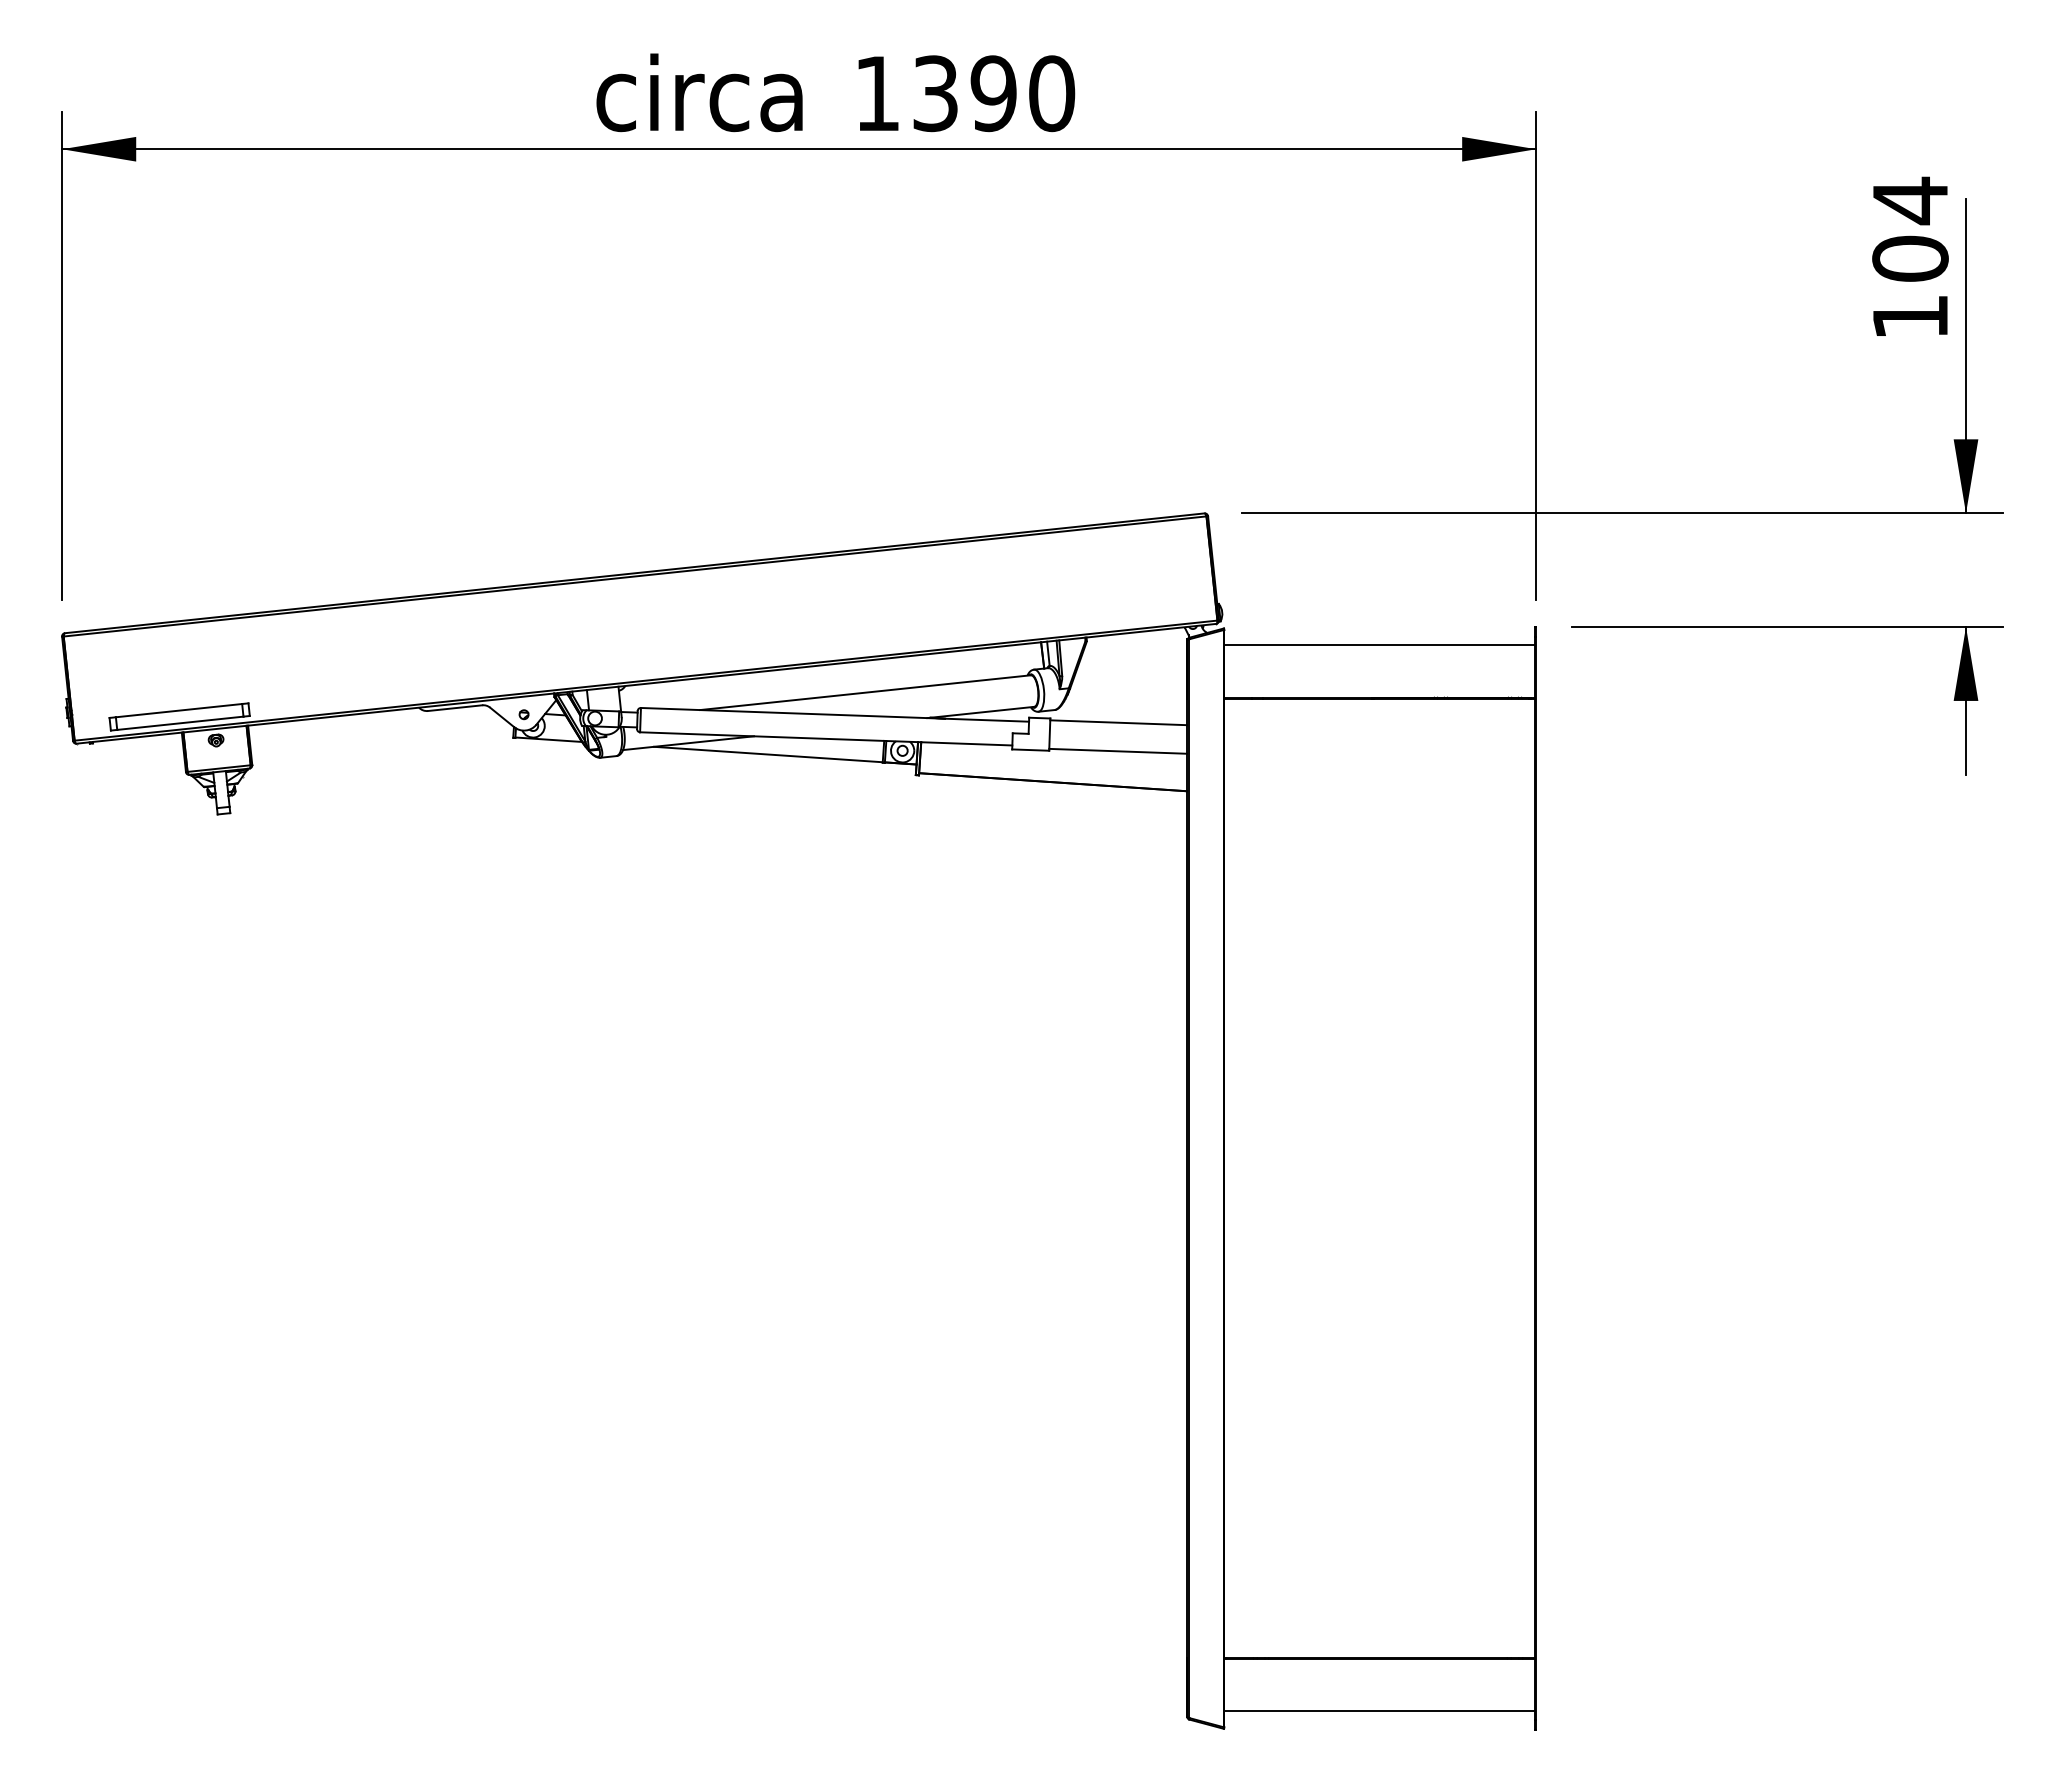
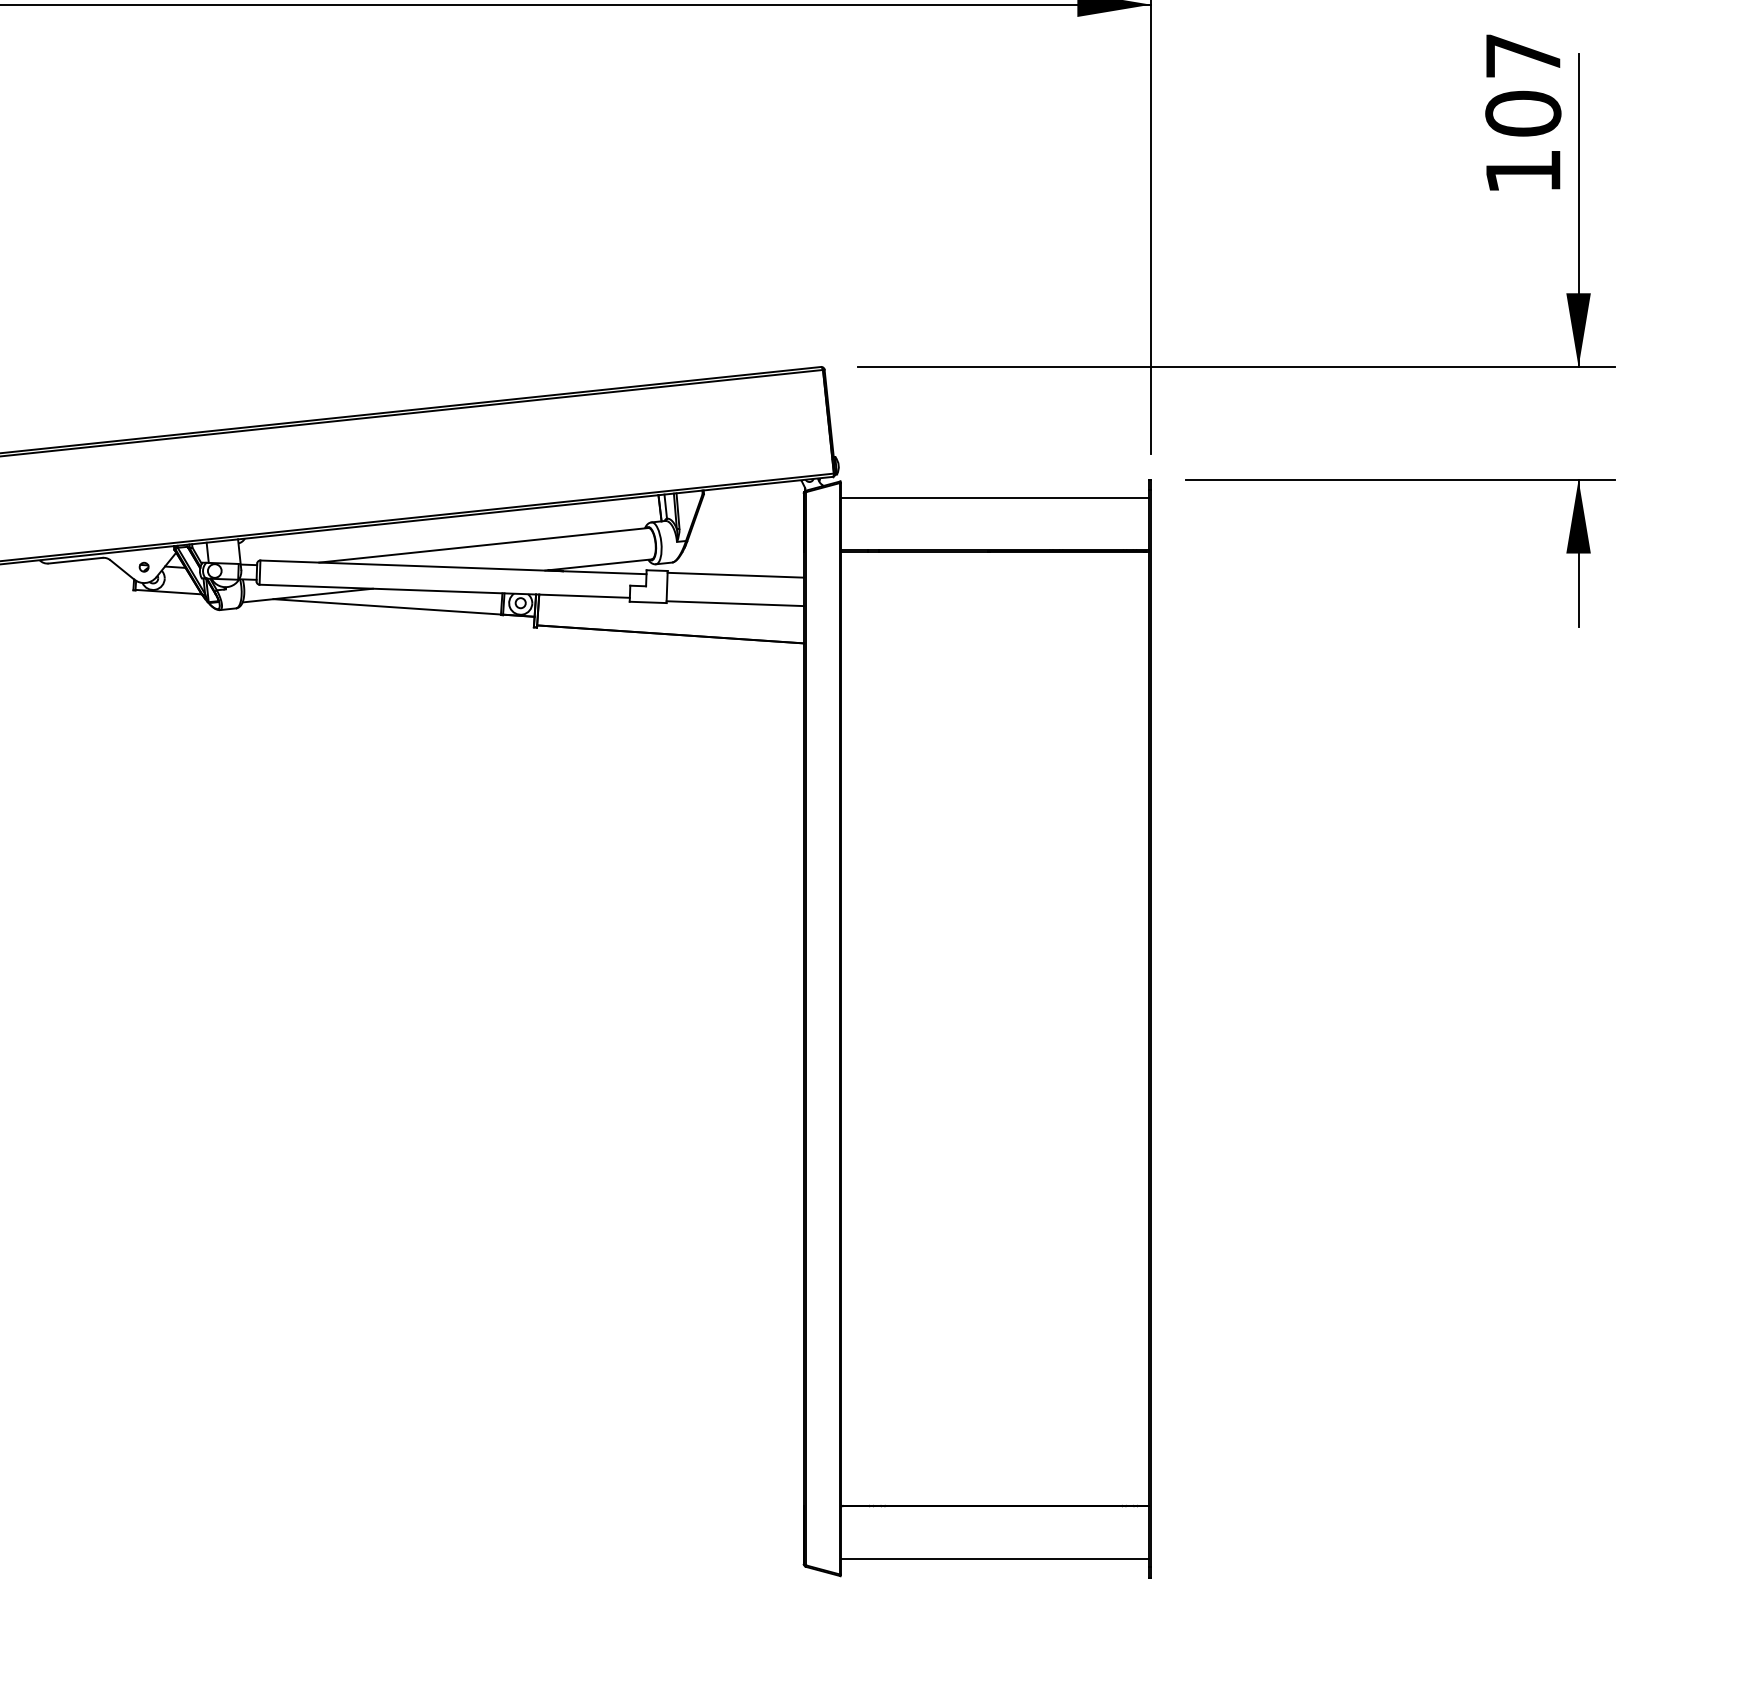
text: (1910, 200) -> (1523, 55), 104 -> 107

